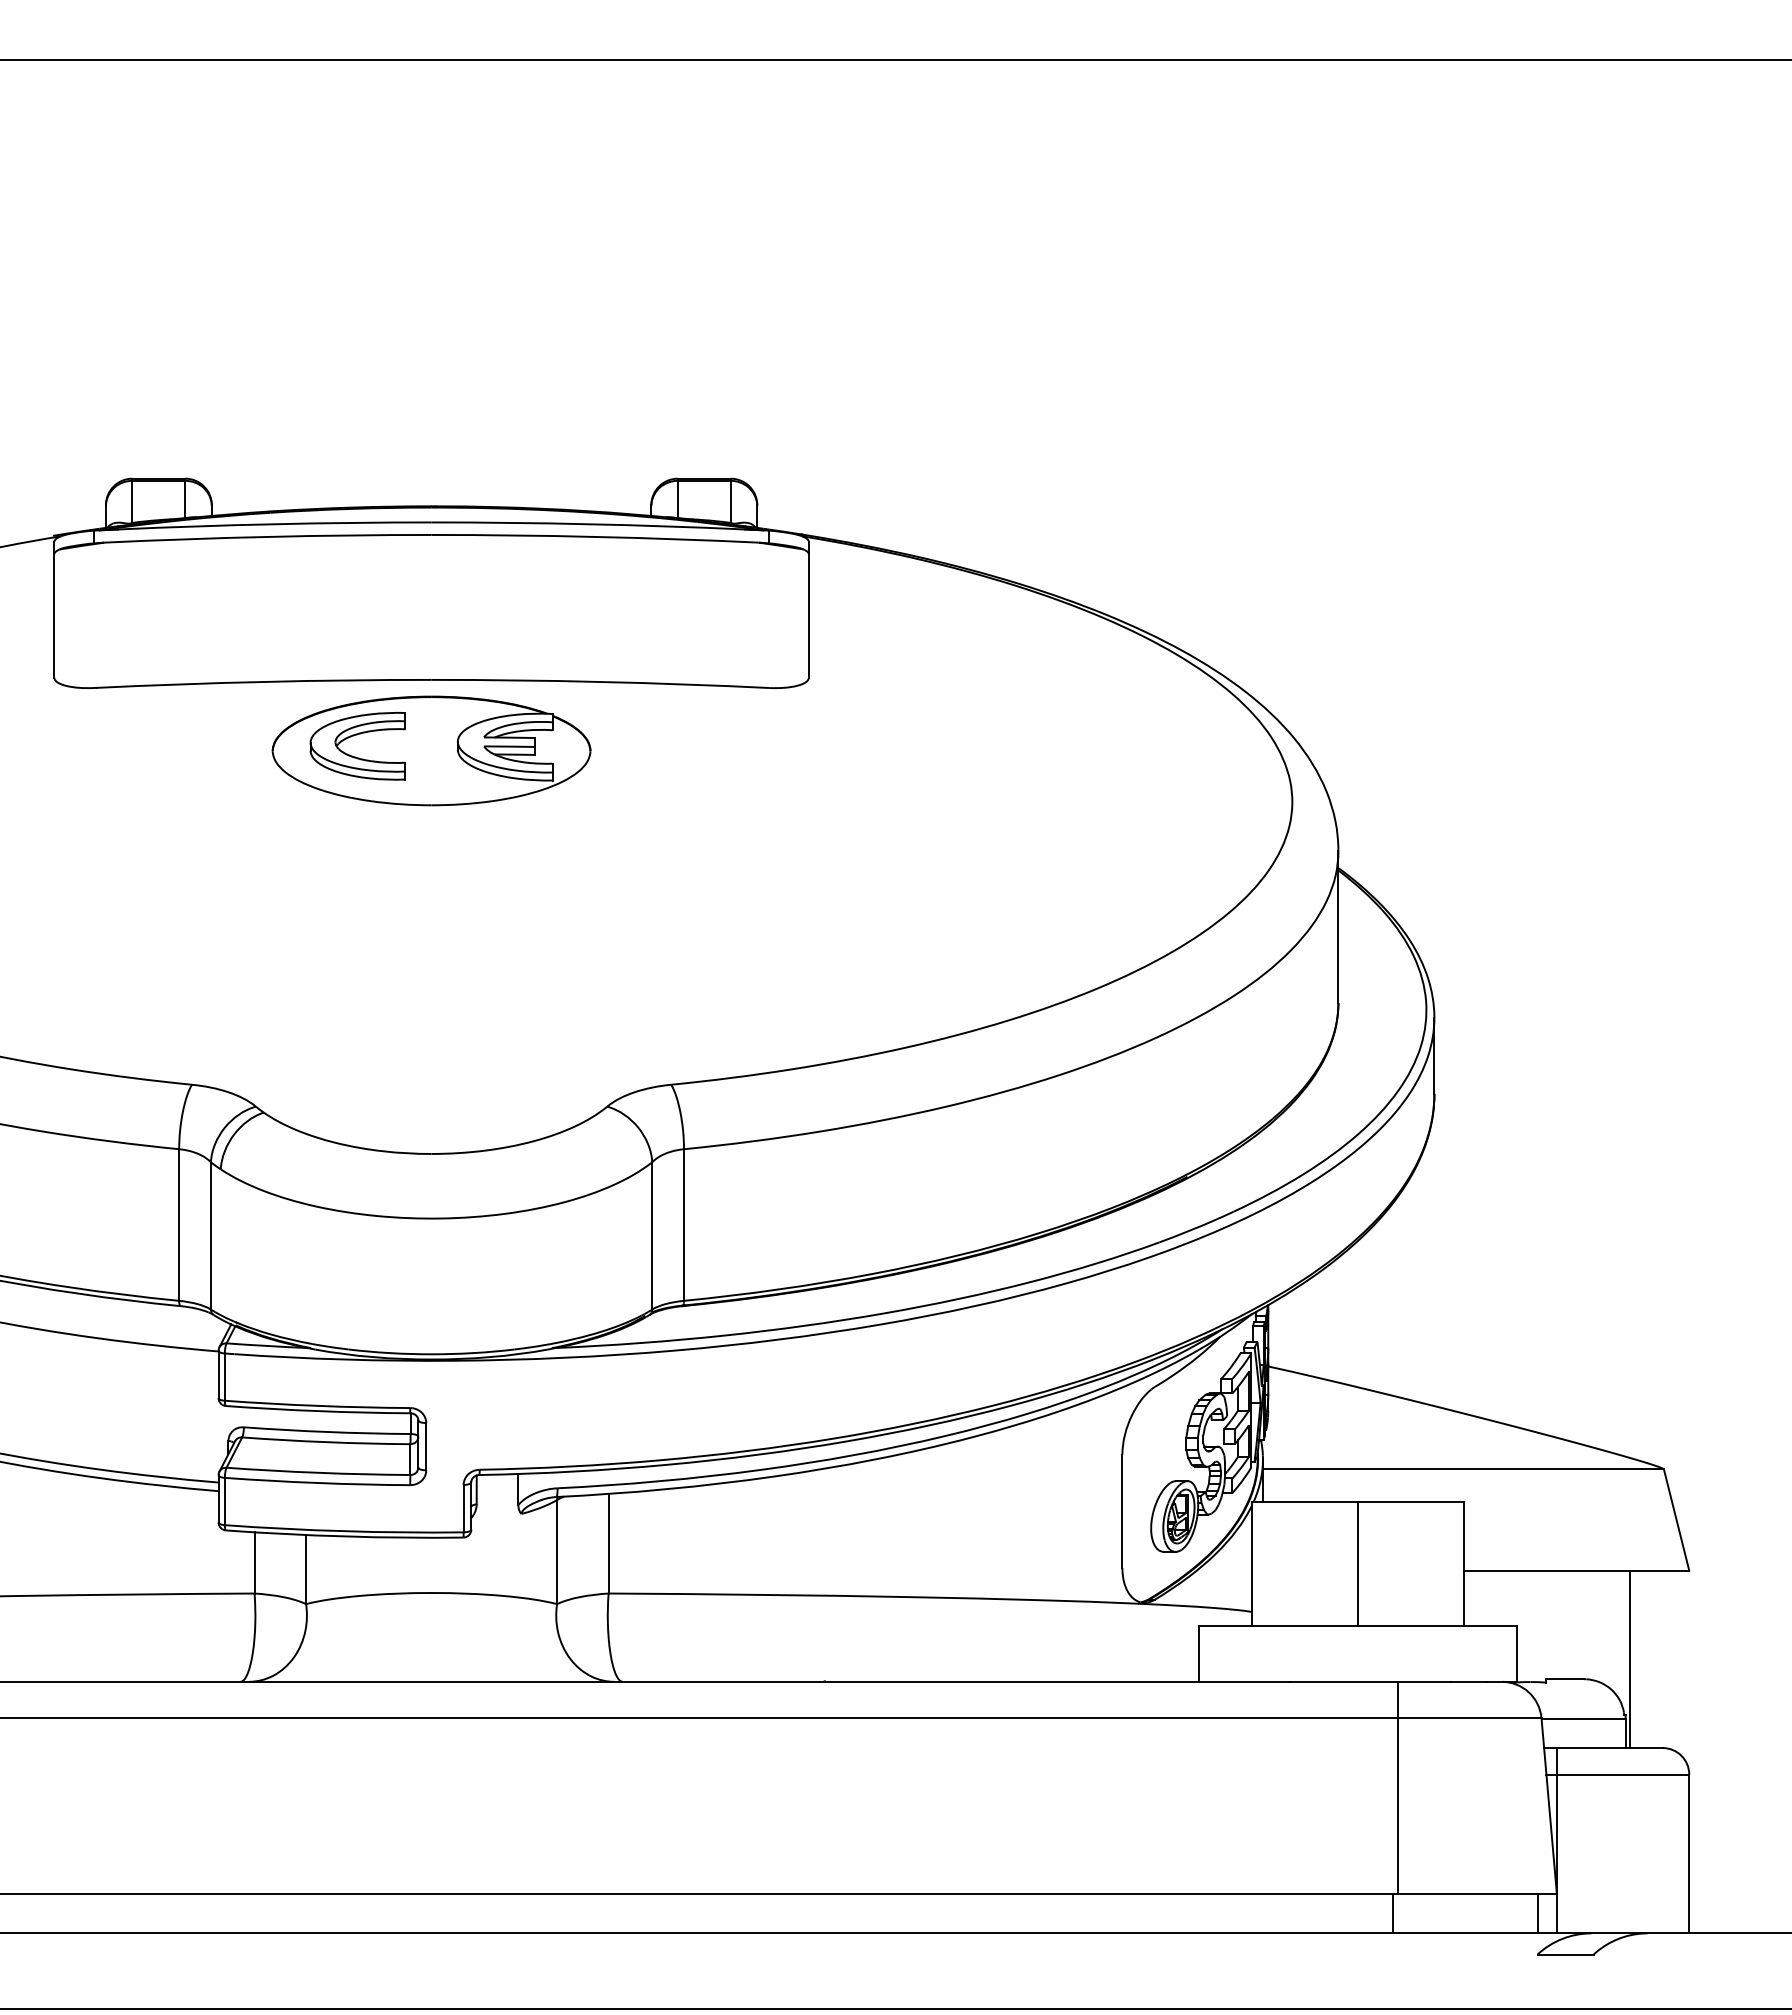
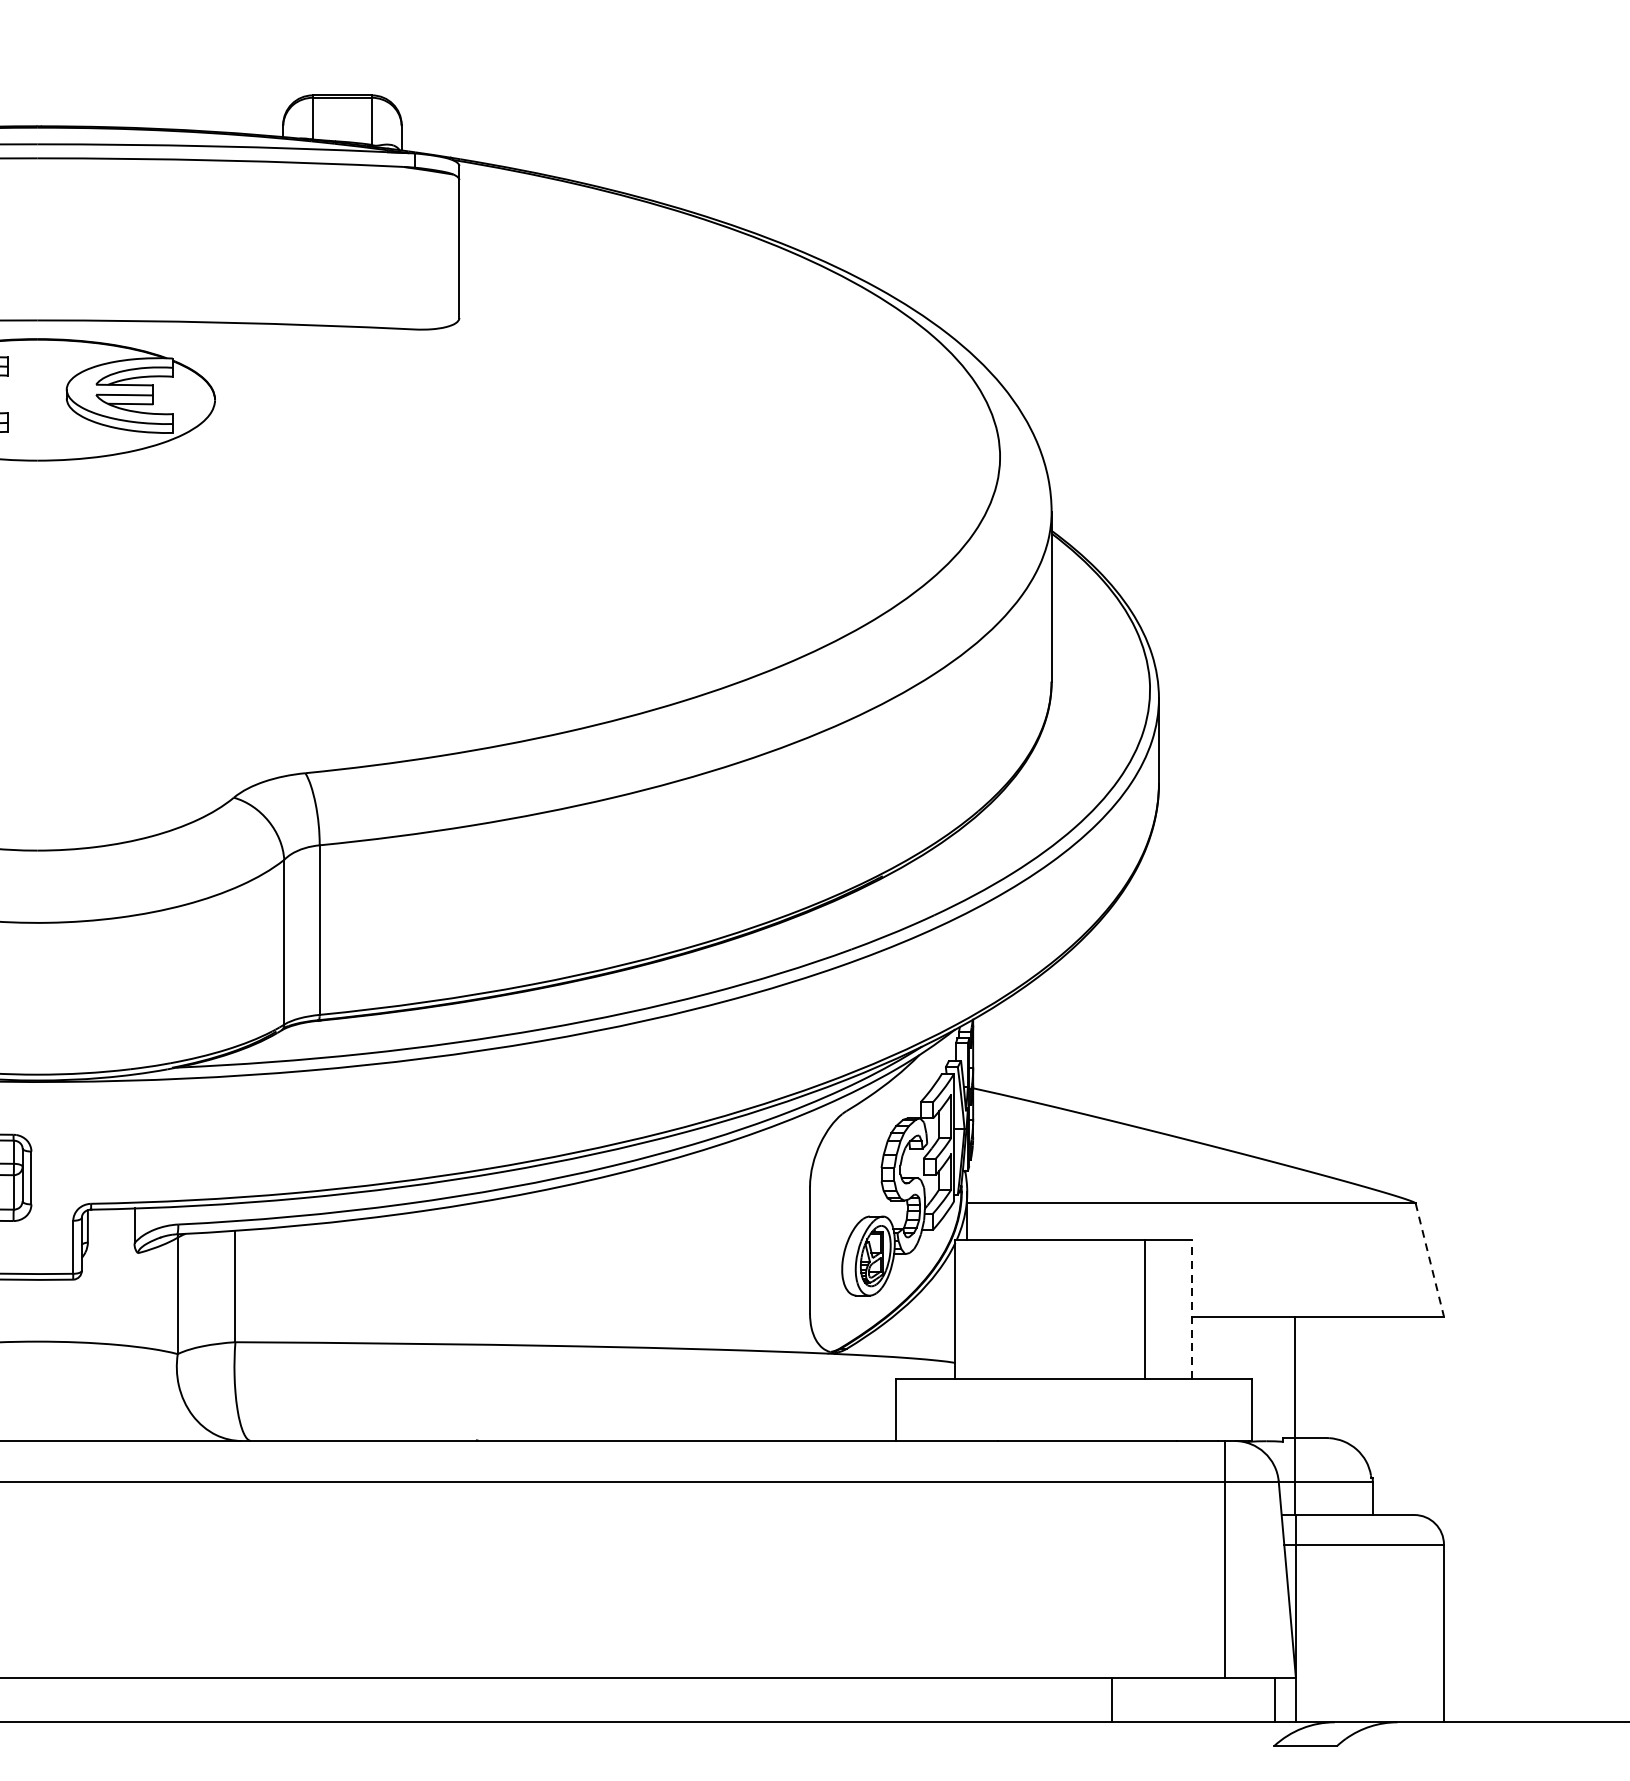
line: (1676, 1520) -> (1429, 1260), solid -> dashed
line: (1358, 1563) -> (1145, 1308), moved
line: (1464, 1563) -> (1192, 1308), solid -> dashed
line: (1629, 1659) -> (1294, 1416), moved
line: (1398, 1787) -> (1225, 1559), moved

